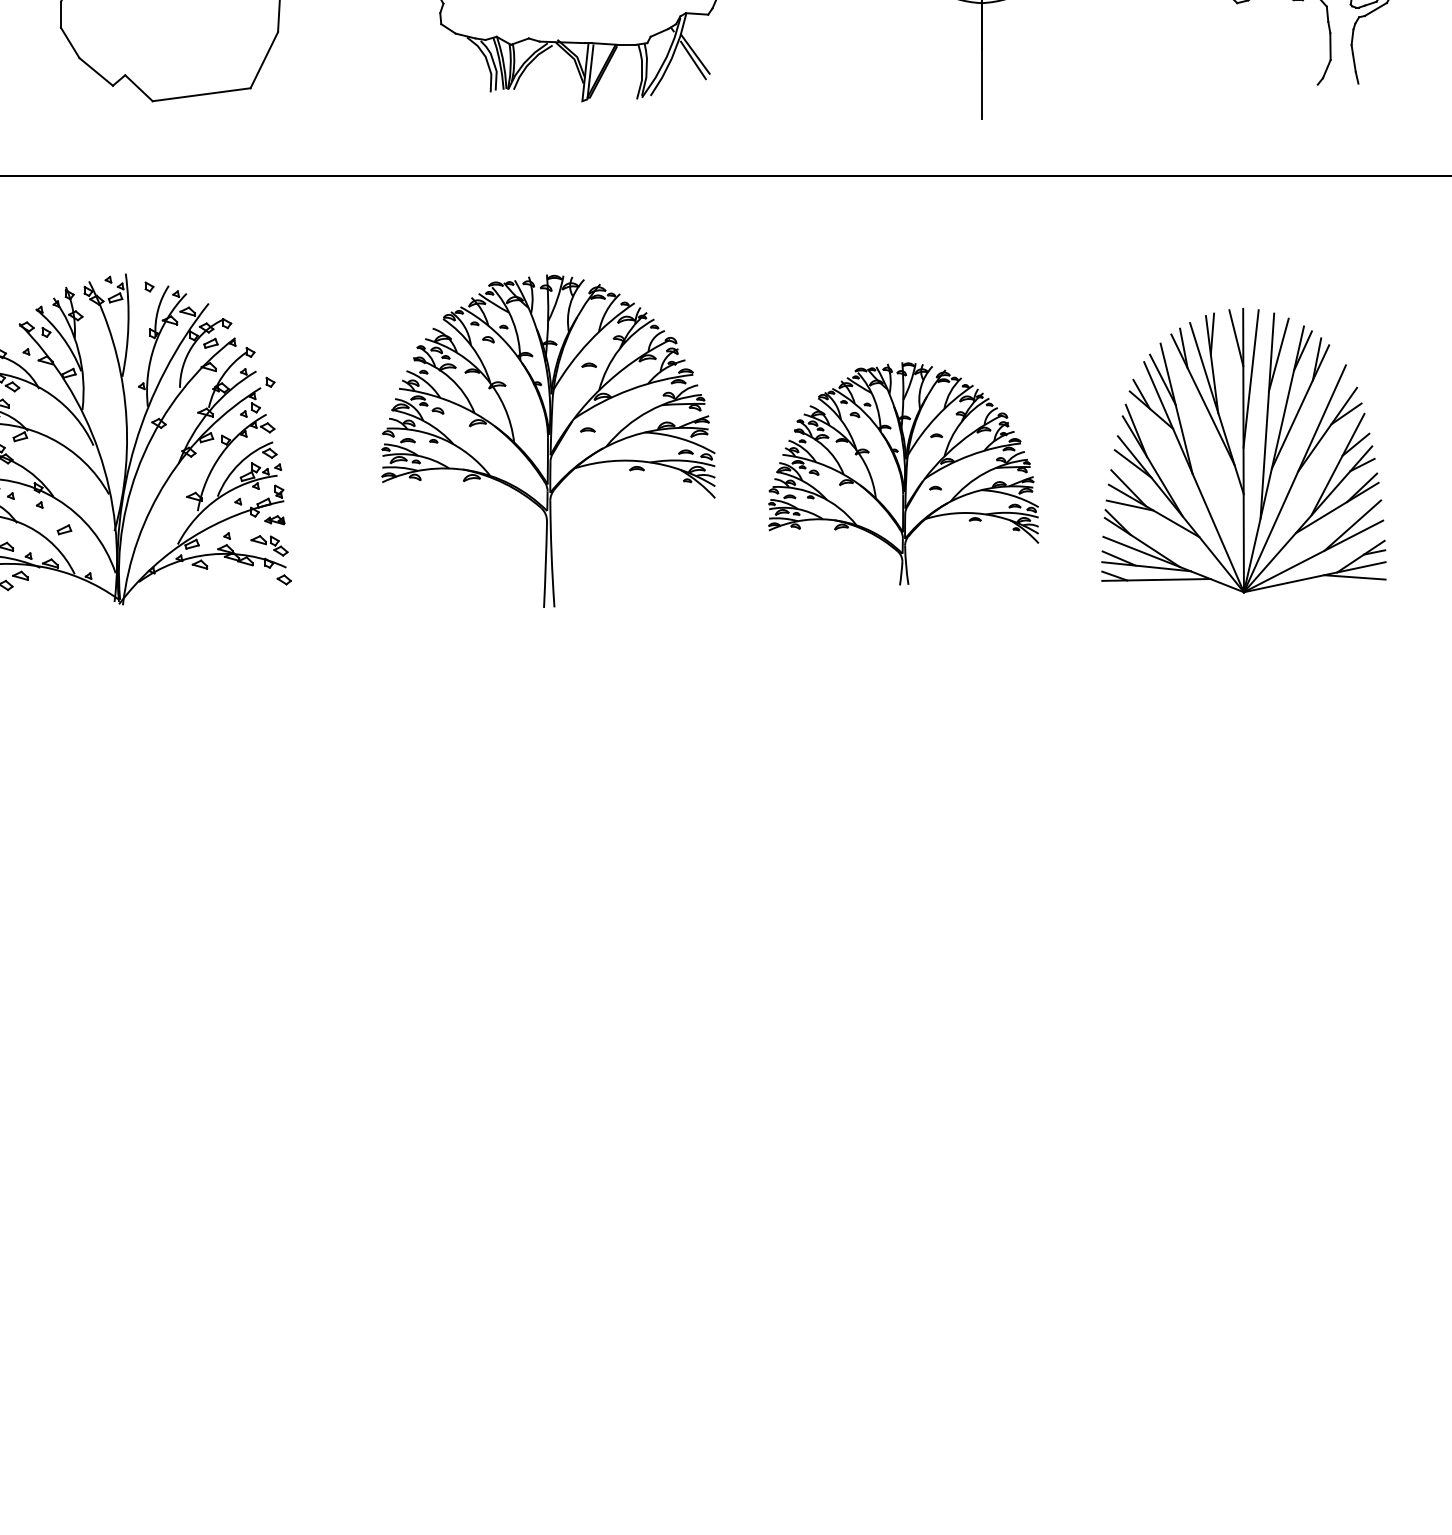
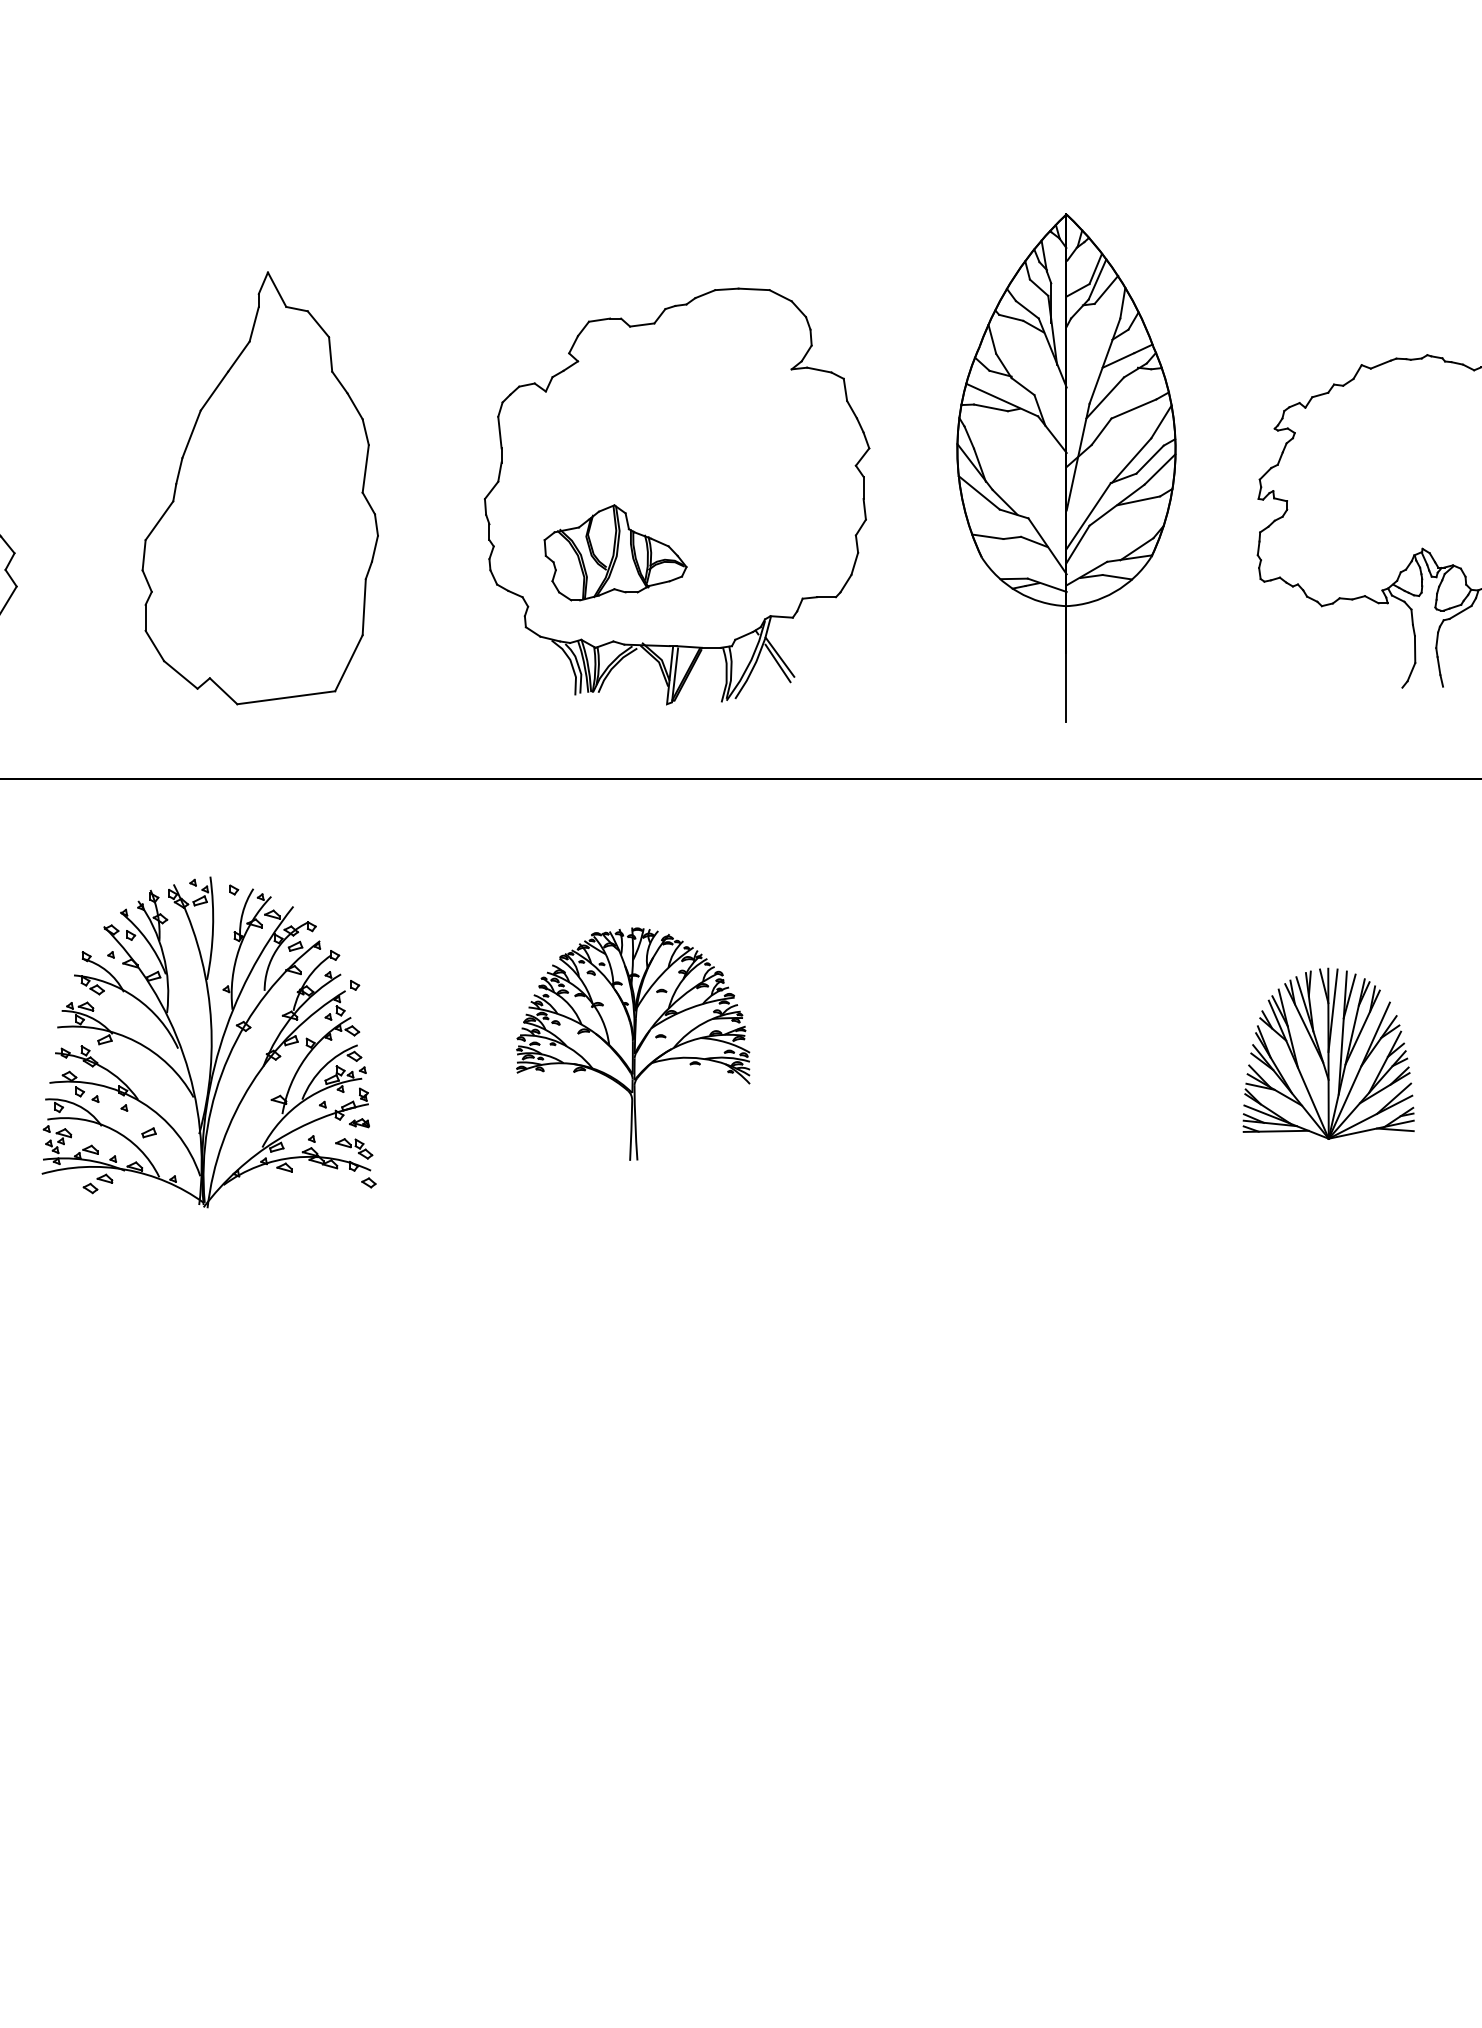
part: (548, 440) -> (633, 1043), size x0.7
part: (1243, 450) -> (1328, 1053), size x0.6
part: (902, 473) -> (987, 1076), removed

